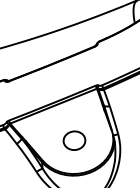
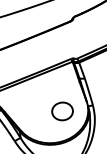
part: (74, 140) -> (62, 111), moved

